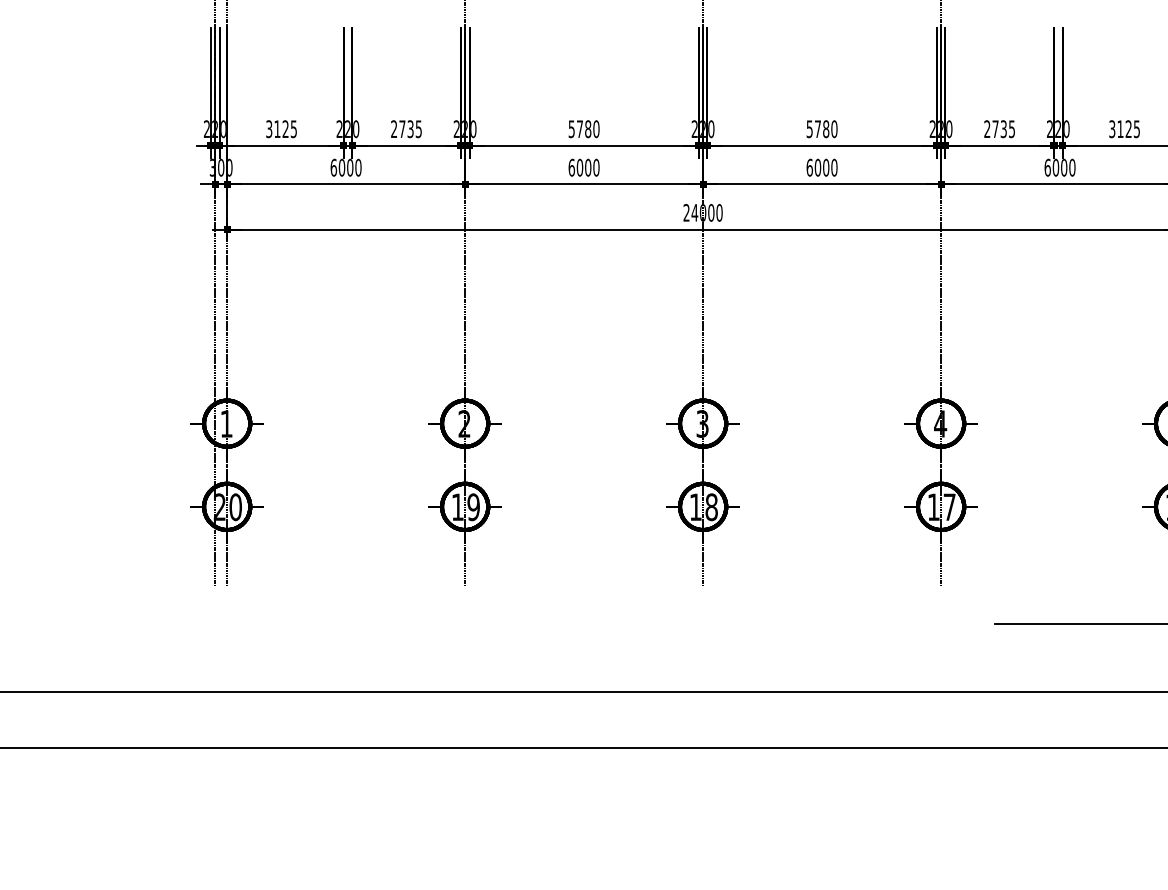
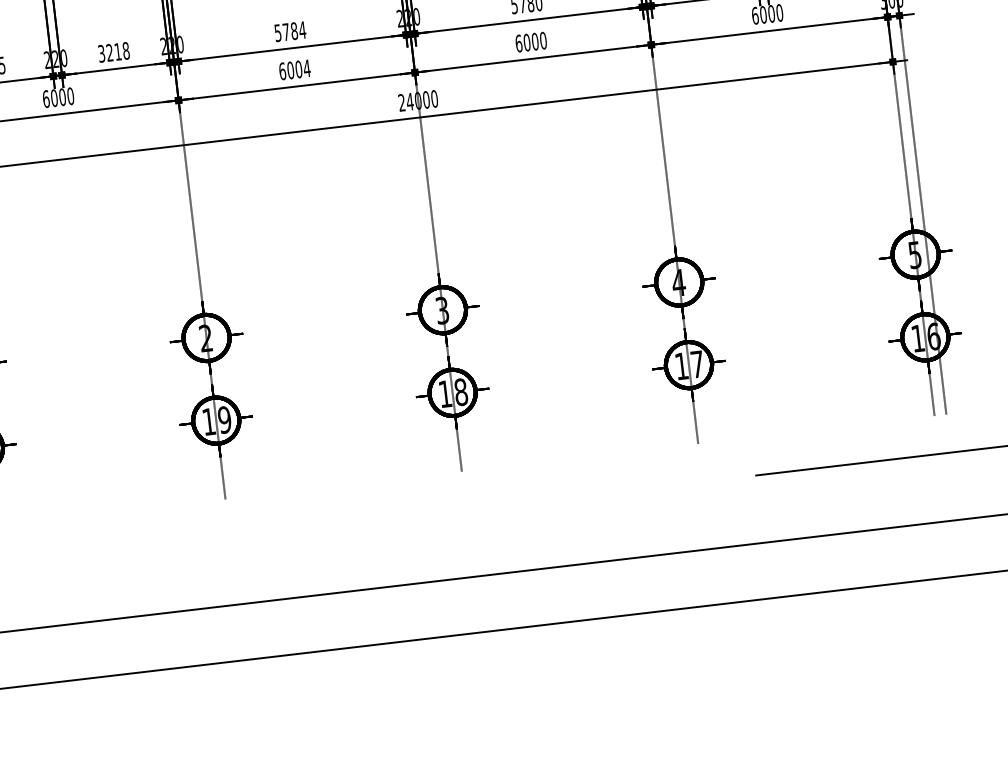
text: (406, 129) -> (113, 52), 2735 -> 3218
text: (596, 129) -> (302, 30), 5780 -> 5784
text: (596, 167) -> (307, 68), 6000 -> 6004

